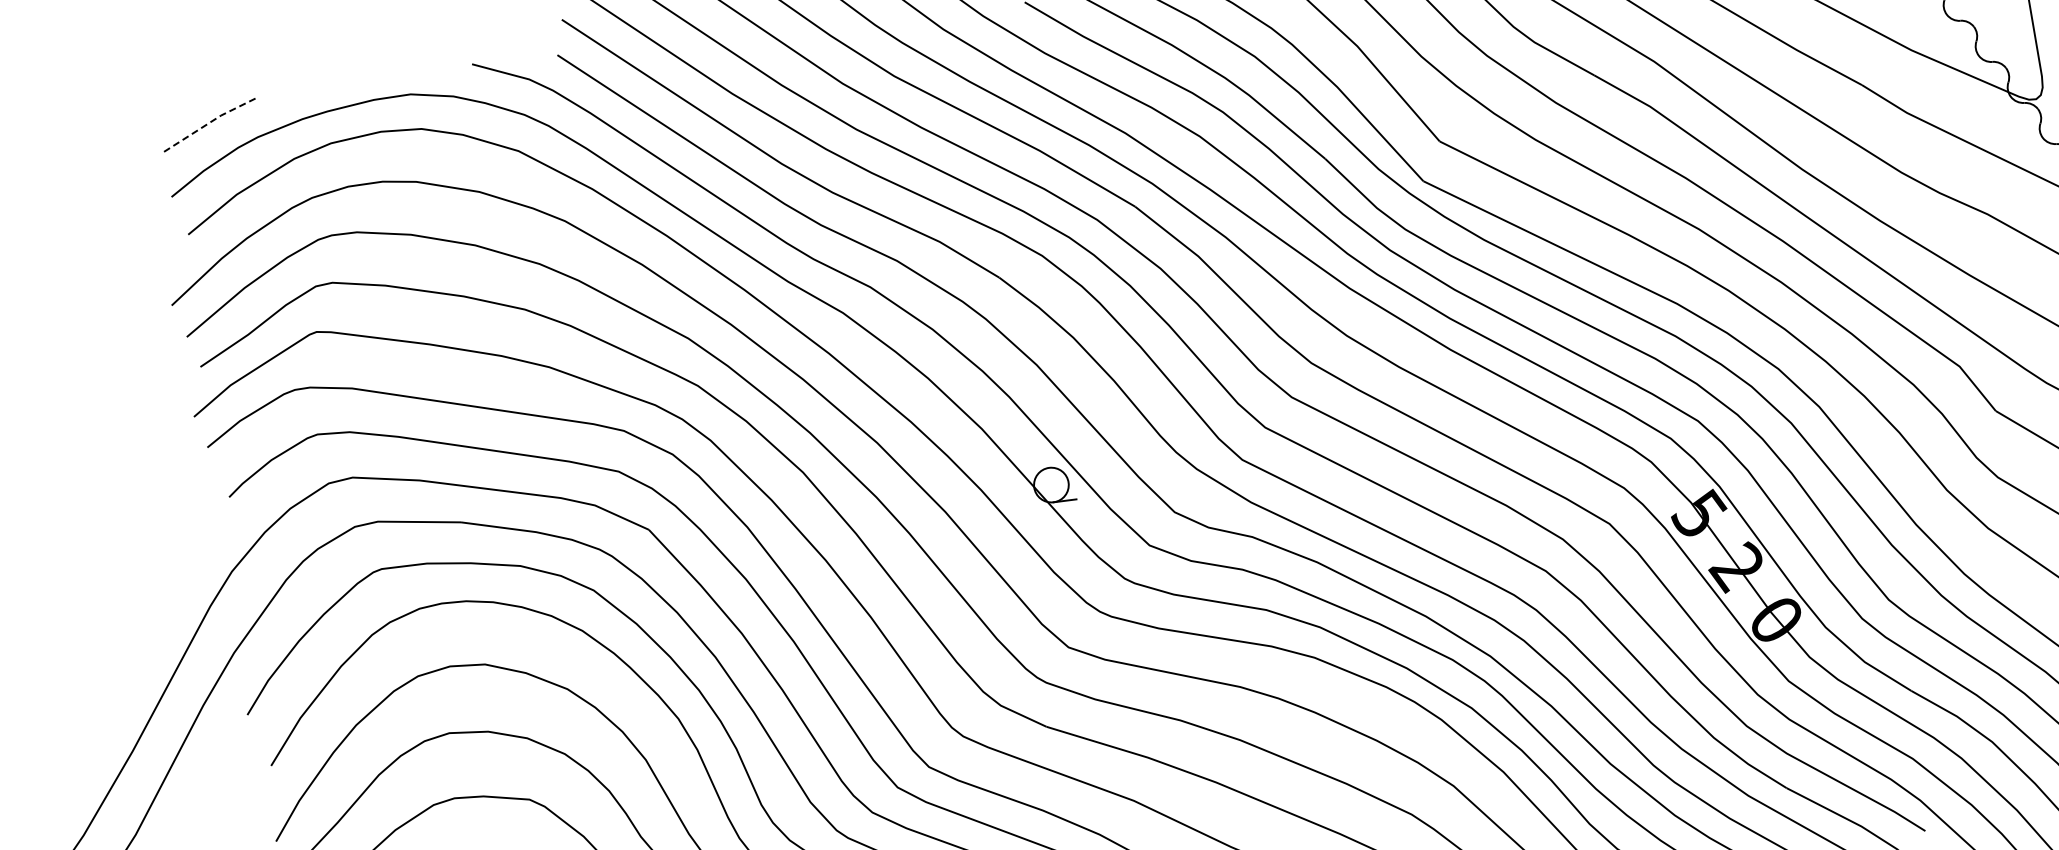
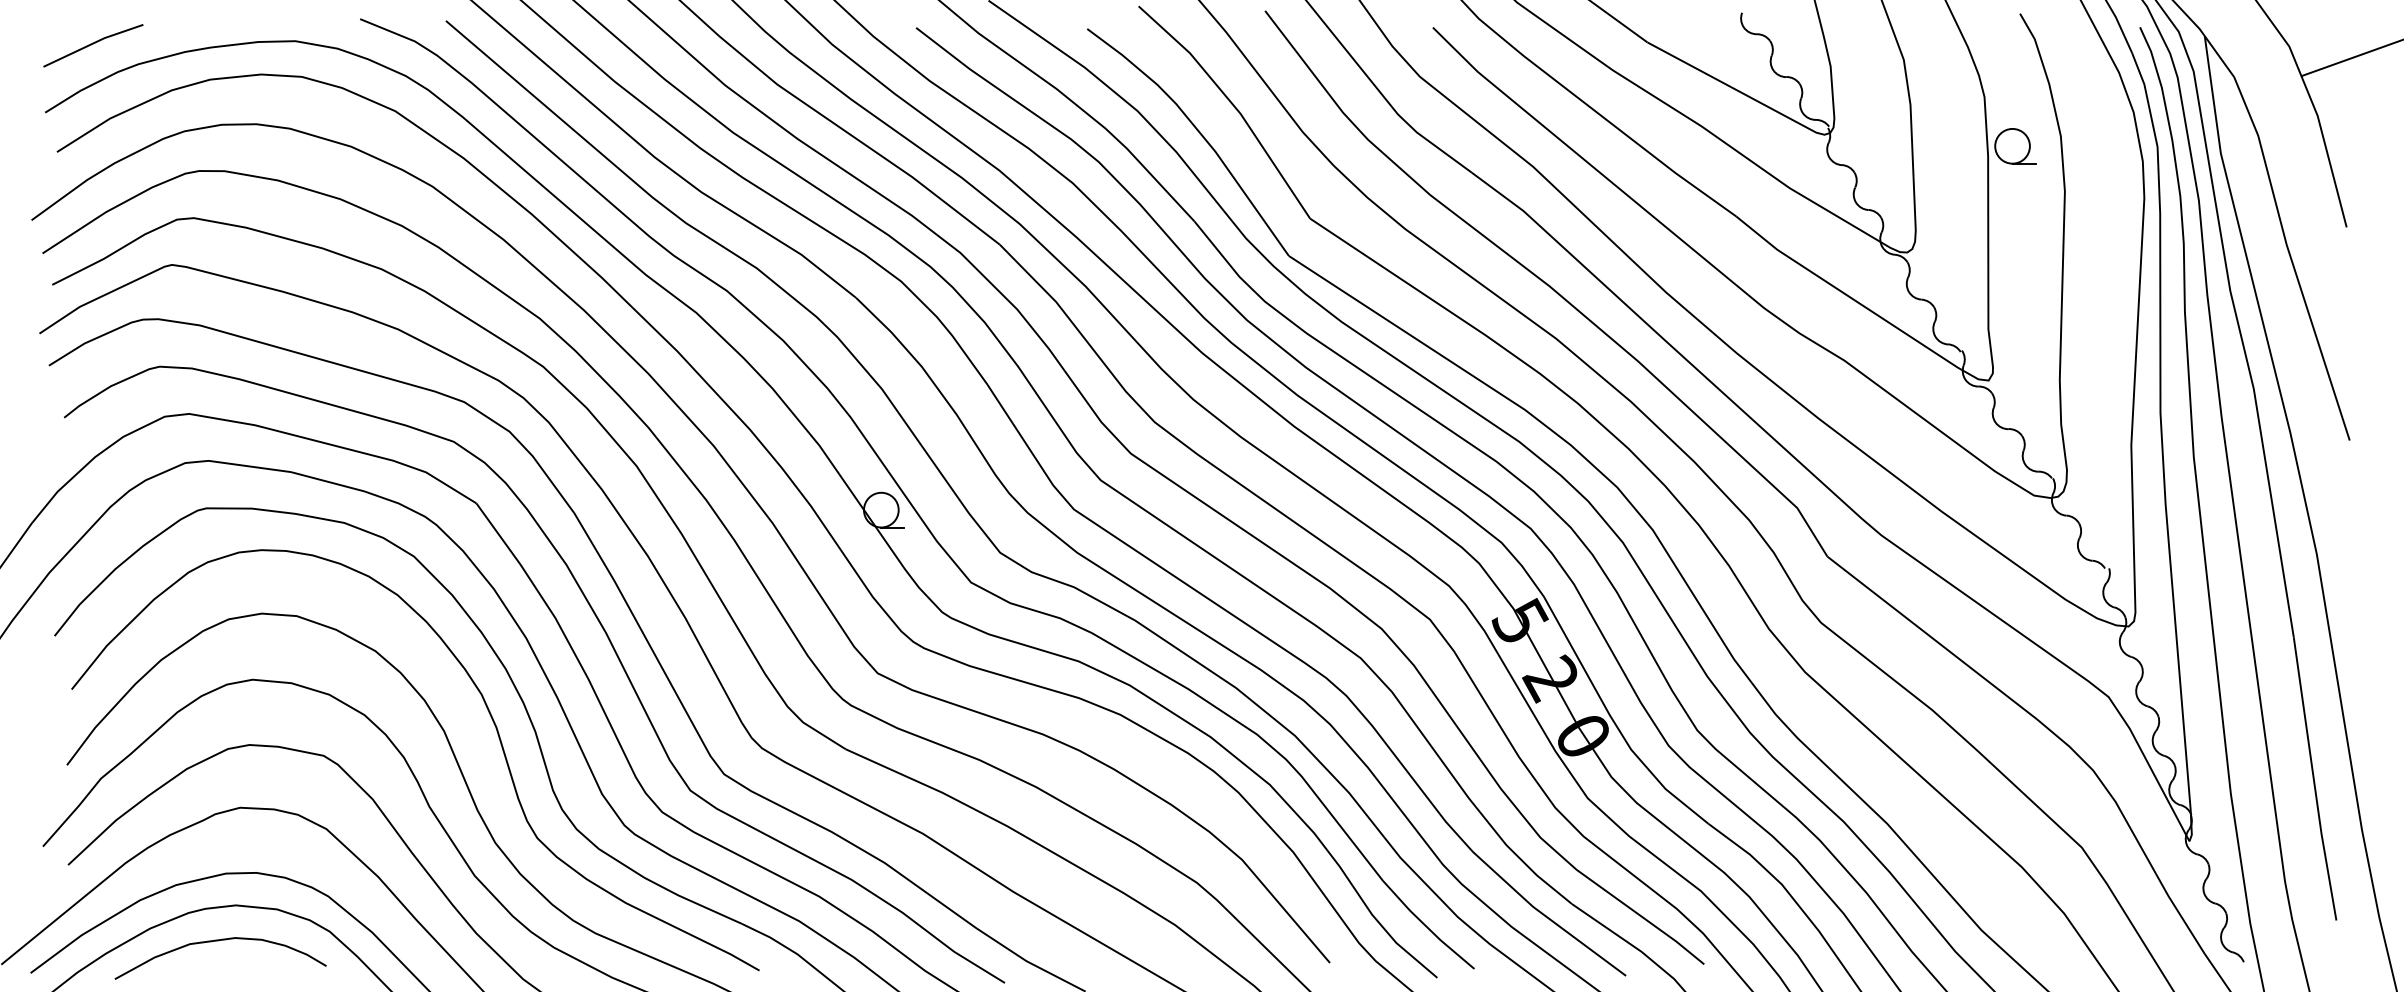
line: (209, 122) -> (92, 43), dashed -> solid

